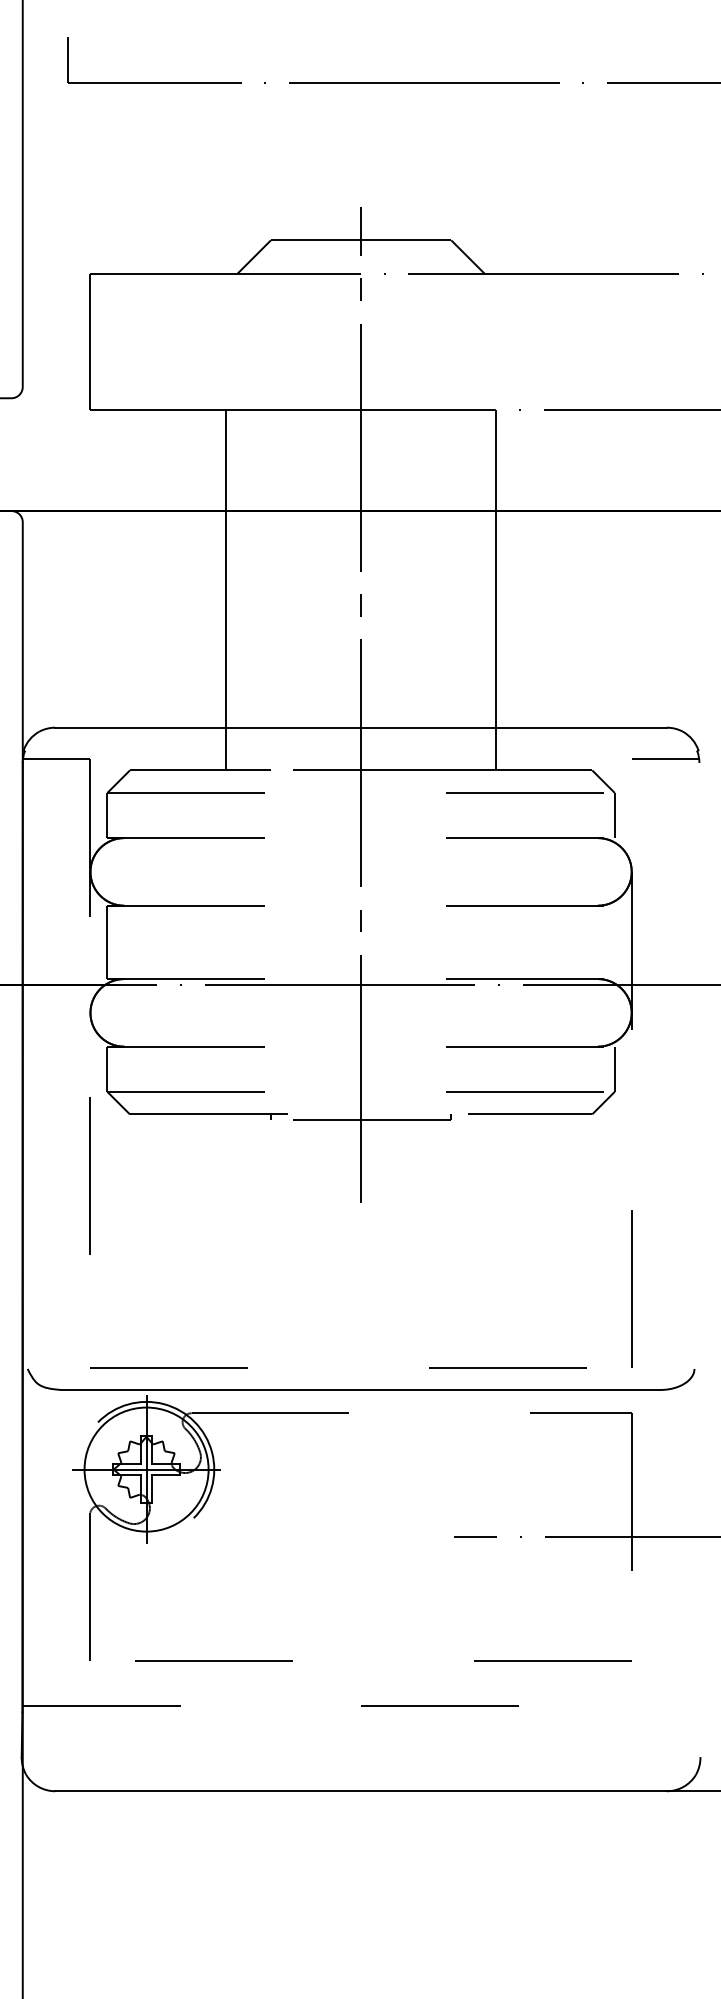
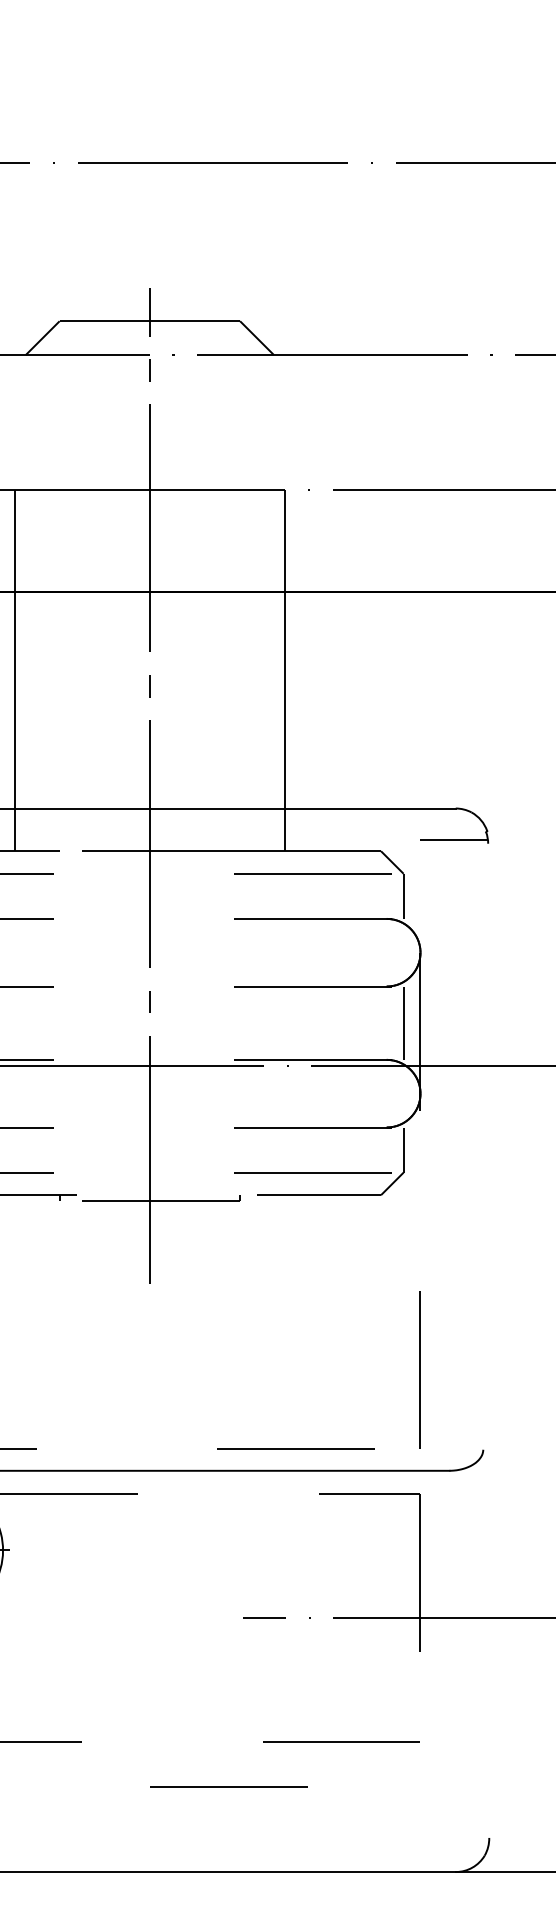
line: (614, 942) -> (403, 1023), added

